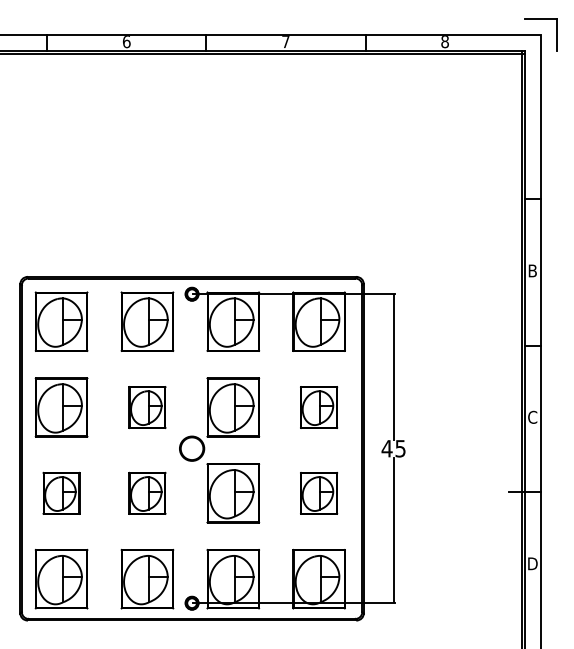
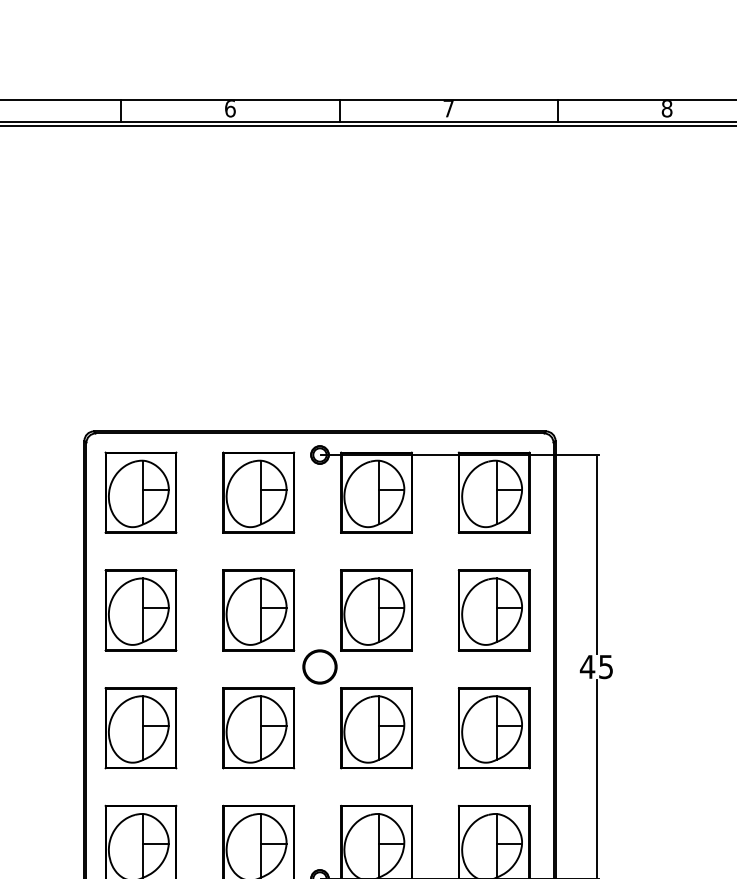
part: (147, 407) -> (258, 610), size x1.43
part: (318, 407) -> (493, 610), size x1.43
part: (61, 493) -> (140, 728), size x1.43
part: (147, 493) -> (258, 728), size x1.43
part: (318, 493) -> (493, 728), size x1.43

